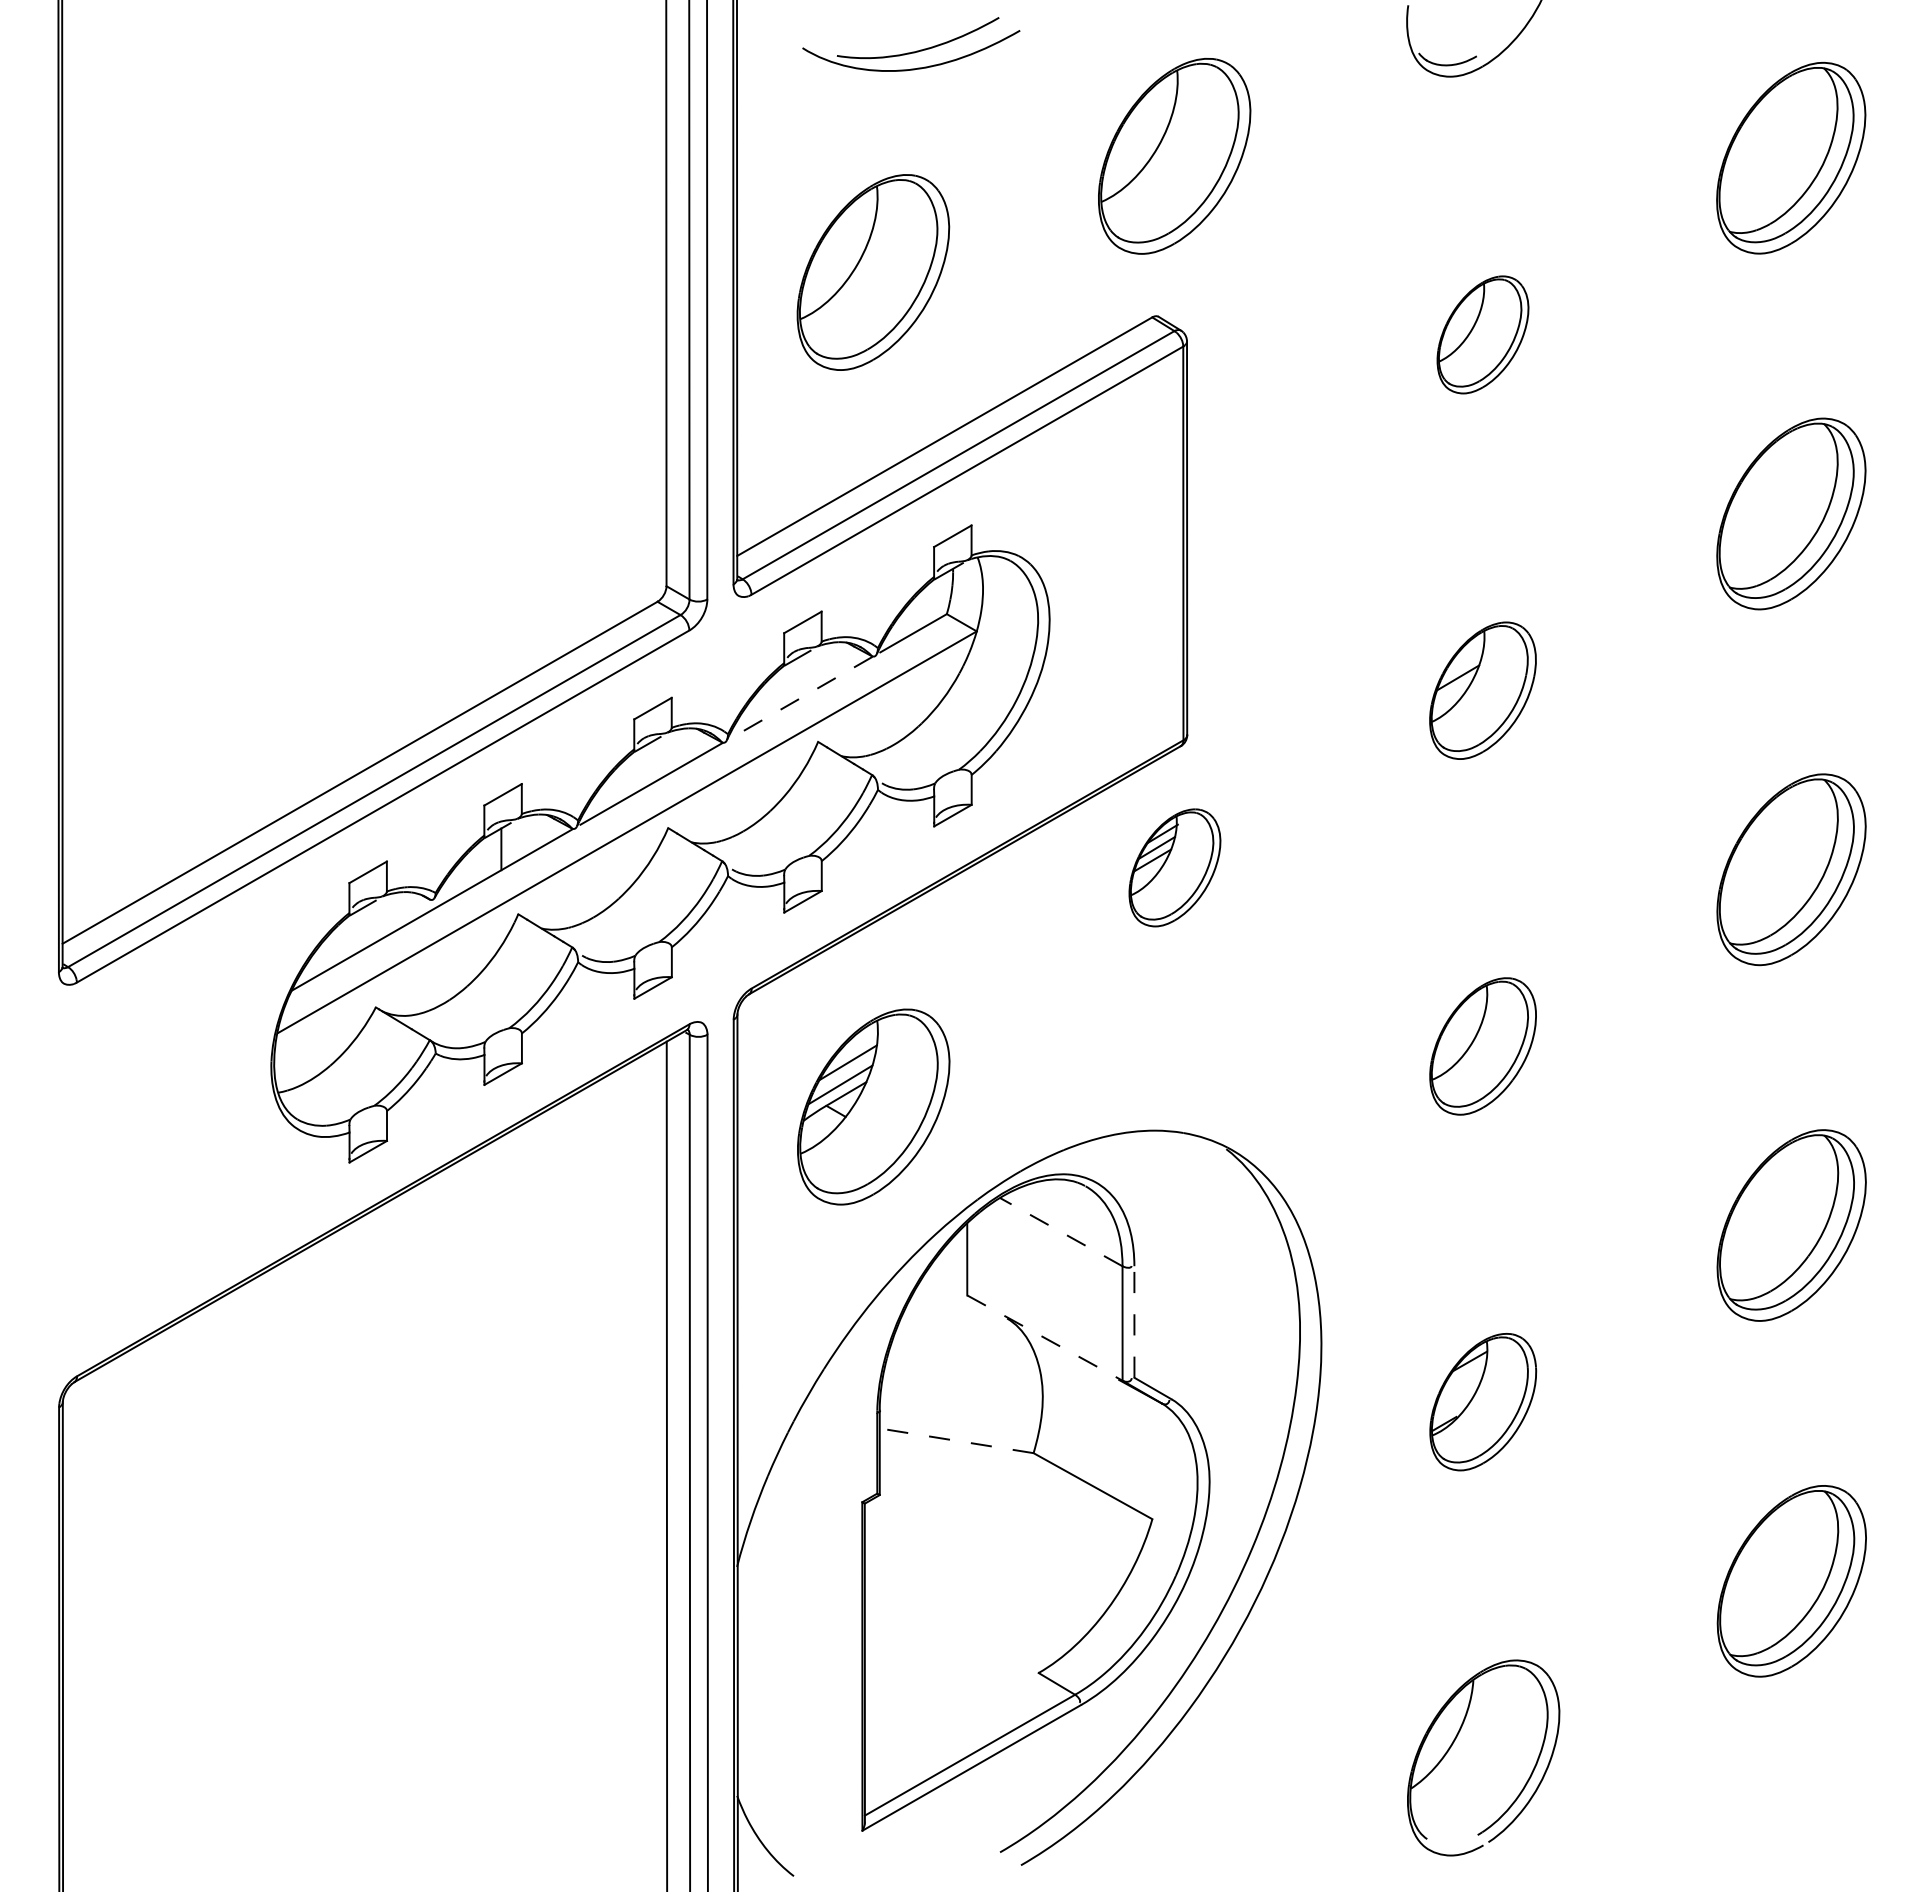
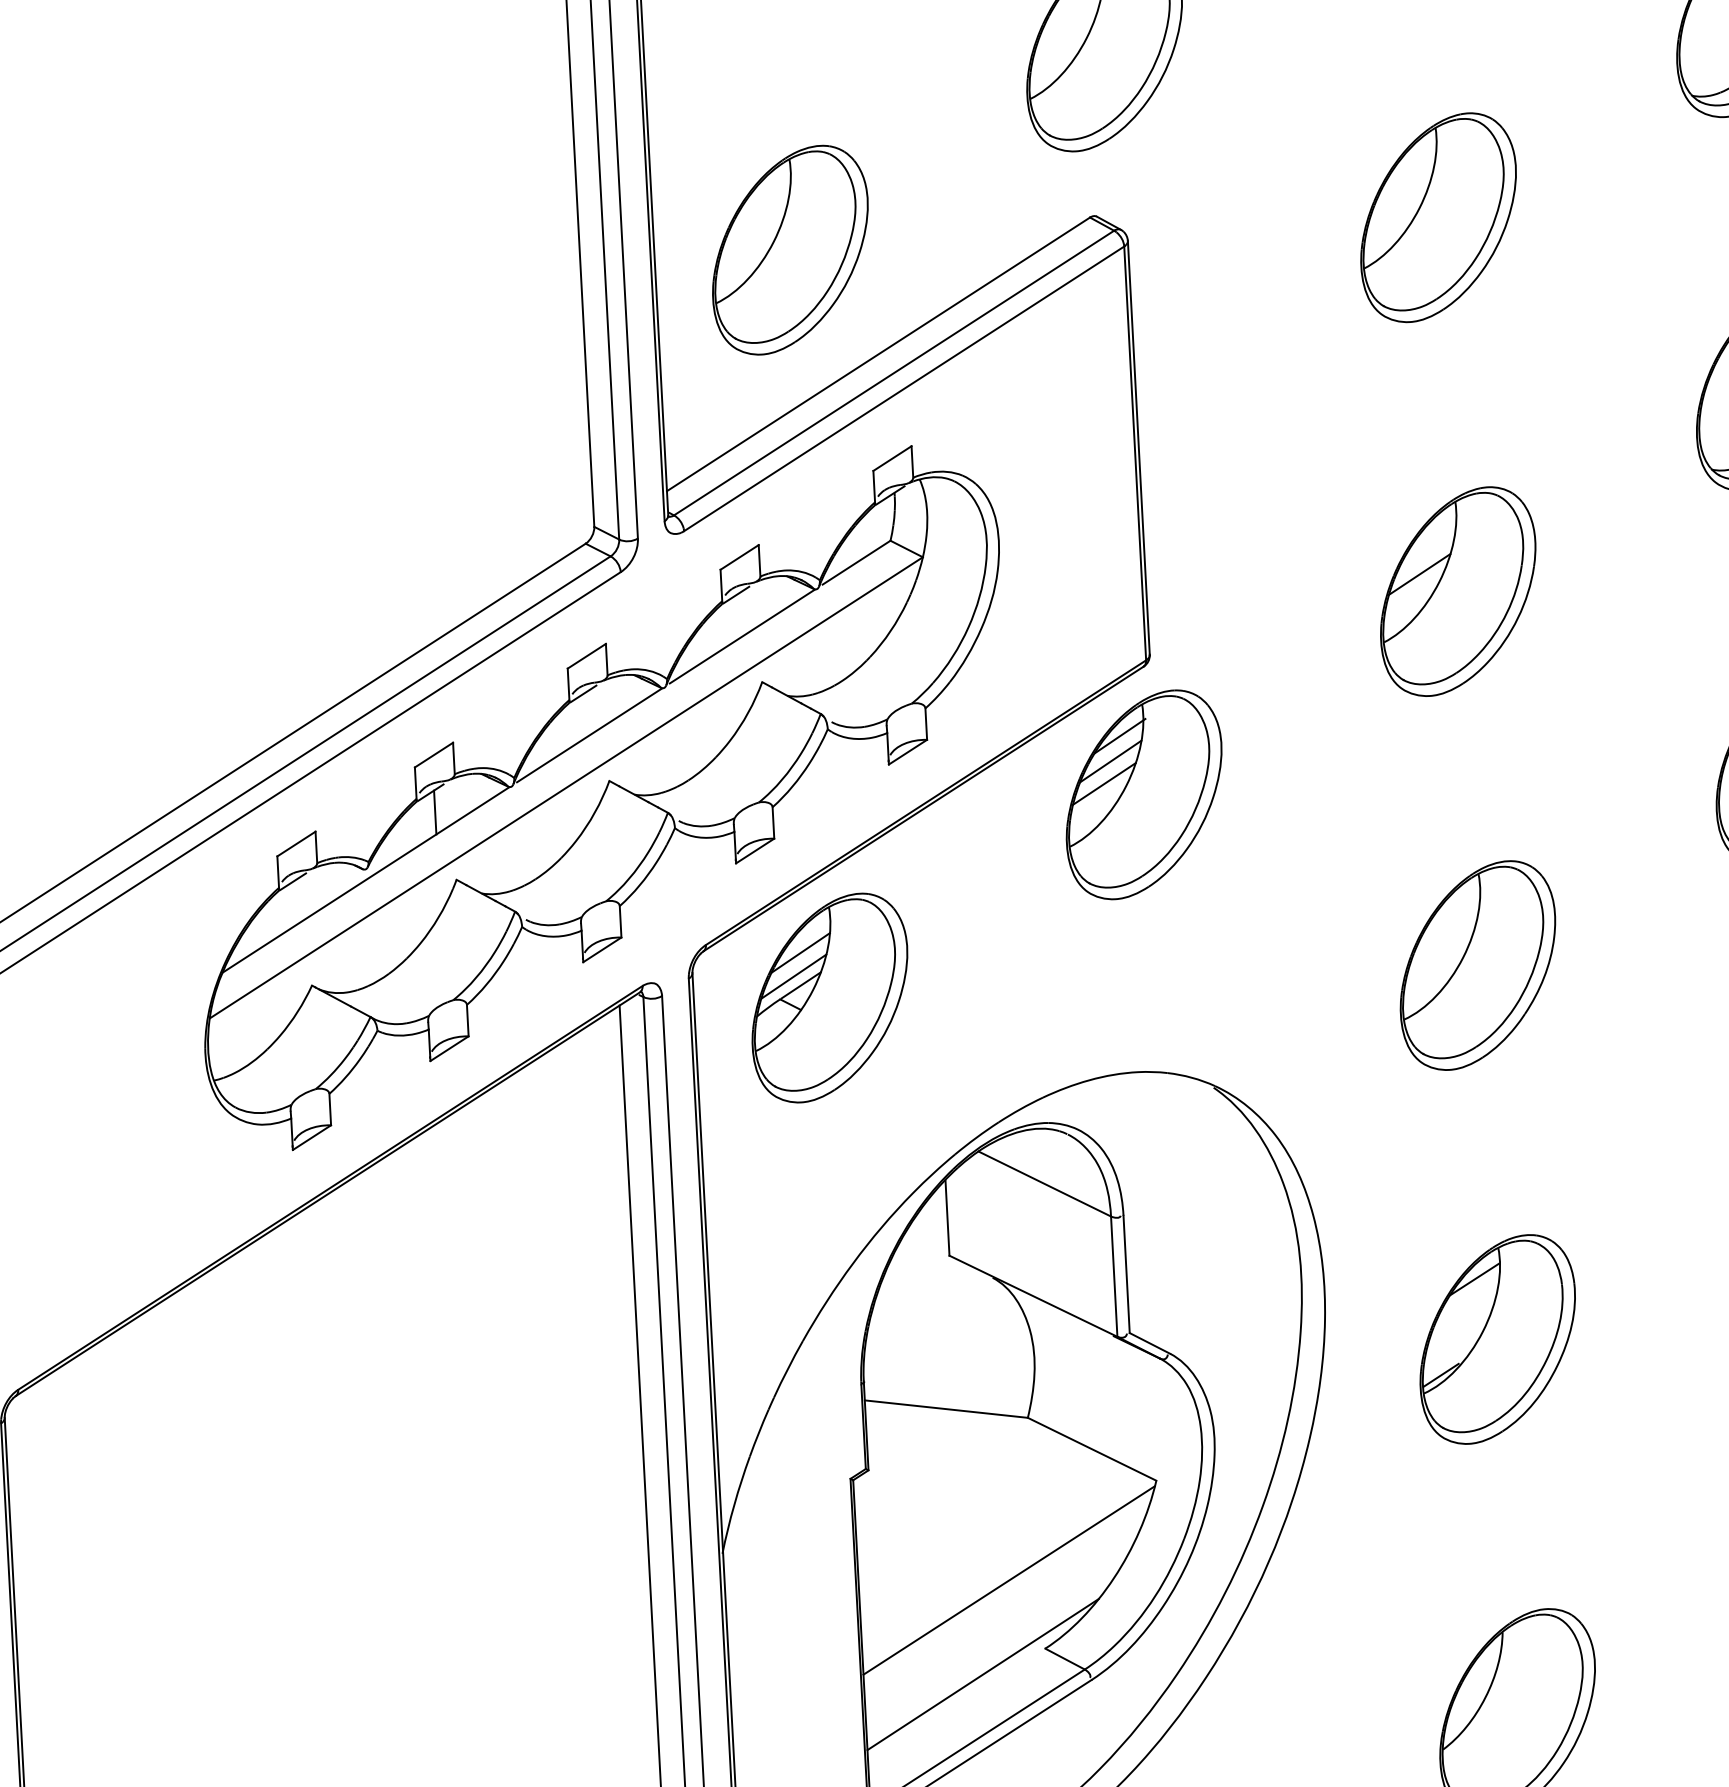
part: (873, 272) -> (790, 250), moved
part: (1482, 334) -> (1438, 217), size x1.67
part: (1482, 690) -> (1457, 591), size x1.43
line: (801, 697) -> (742, 636), dashed -> solid
part: (1174, 867) -> (1143, 794), size x1.67
part: (1482, 1046) -> (1477, 965), size x1.43
part: (873, 1106) -> (829, 997), moved
line: (1060, 1231) -> (1043, 1183), dashed -> solid
line: (1134, 1322) -> (1126, 1274), dashed -> solid
line: (1044, 1338) -> (1033, 1296), dashed -> solid
part: (1482, 1401) -> (1496, 1338), size x1.43
line: (956, 1440) -> (946, 1408), dashed -> solid
line: (1007, 1606) -> (1008, 1580), added
line: (977, 1694) -> (982, 1674), added

